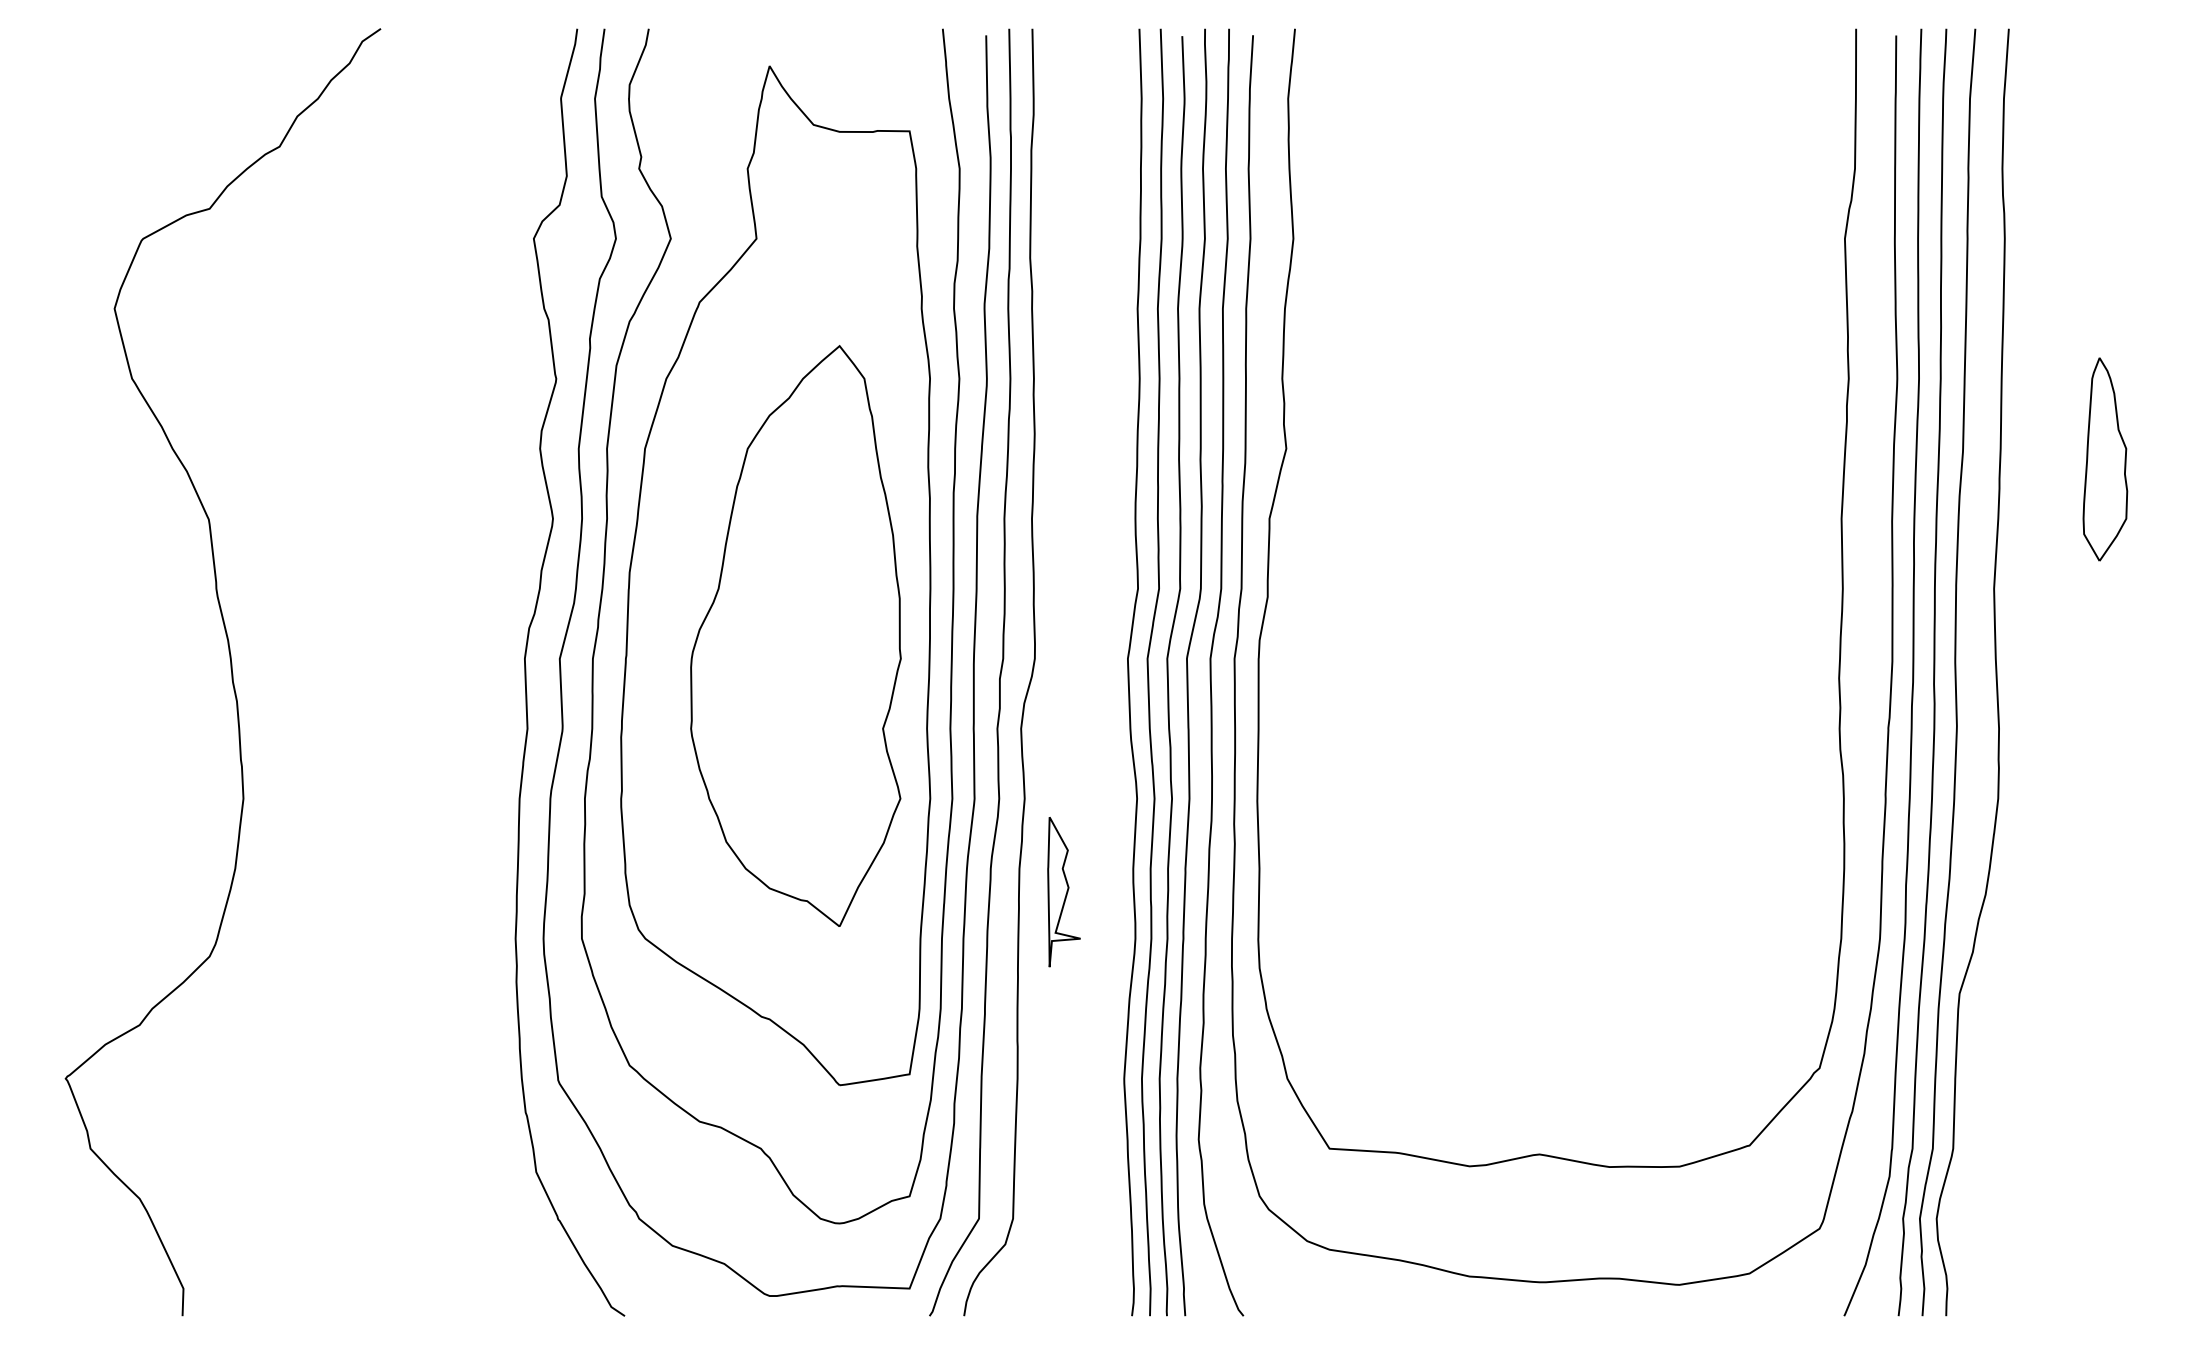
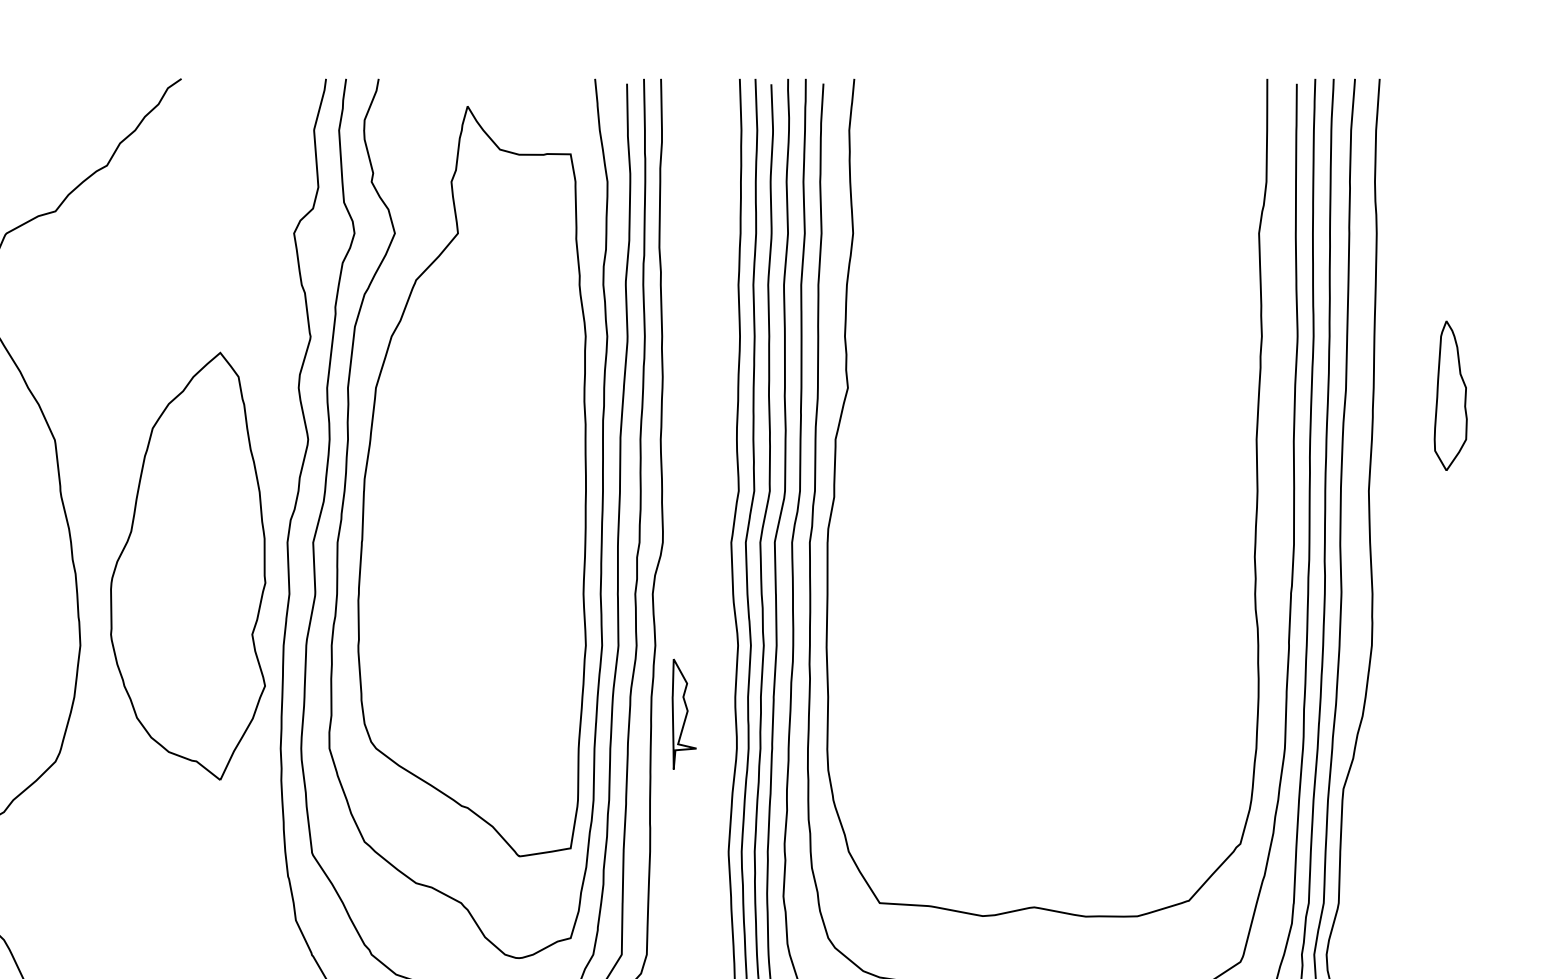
part: (795, 635) -> (187, 565), moved

